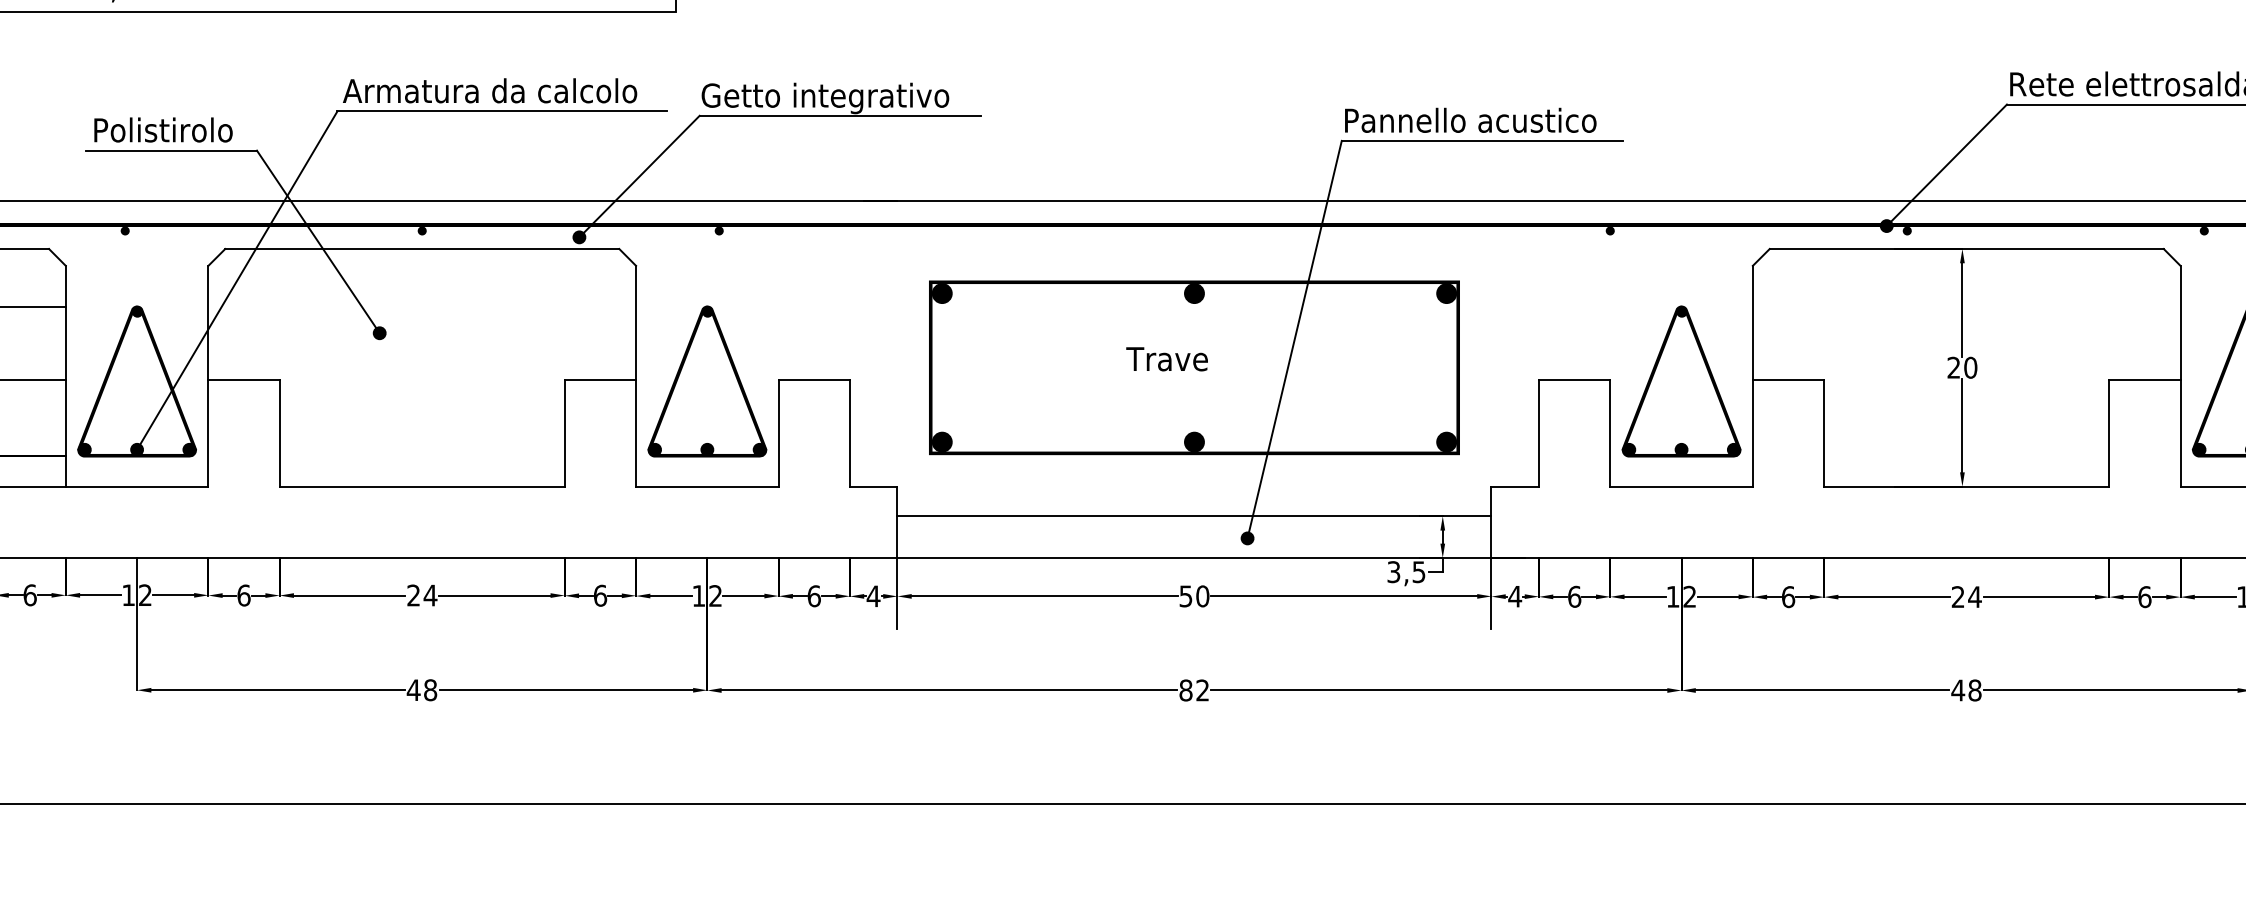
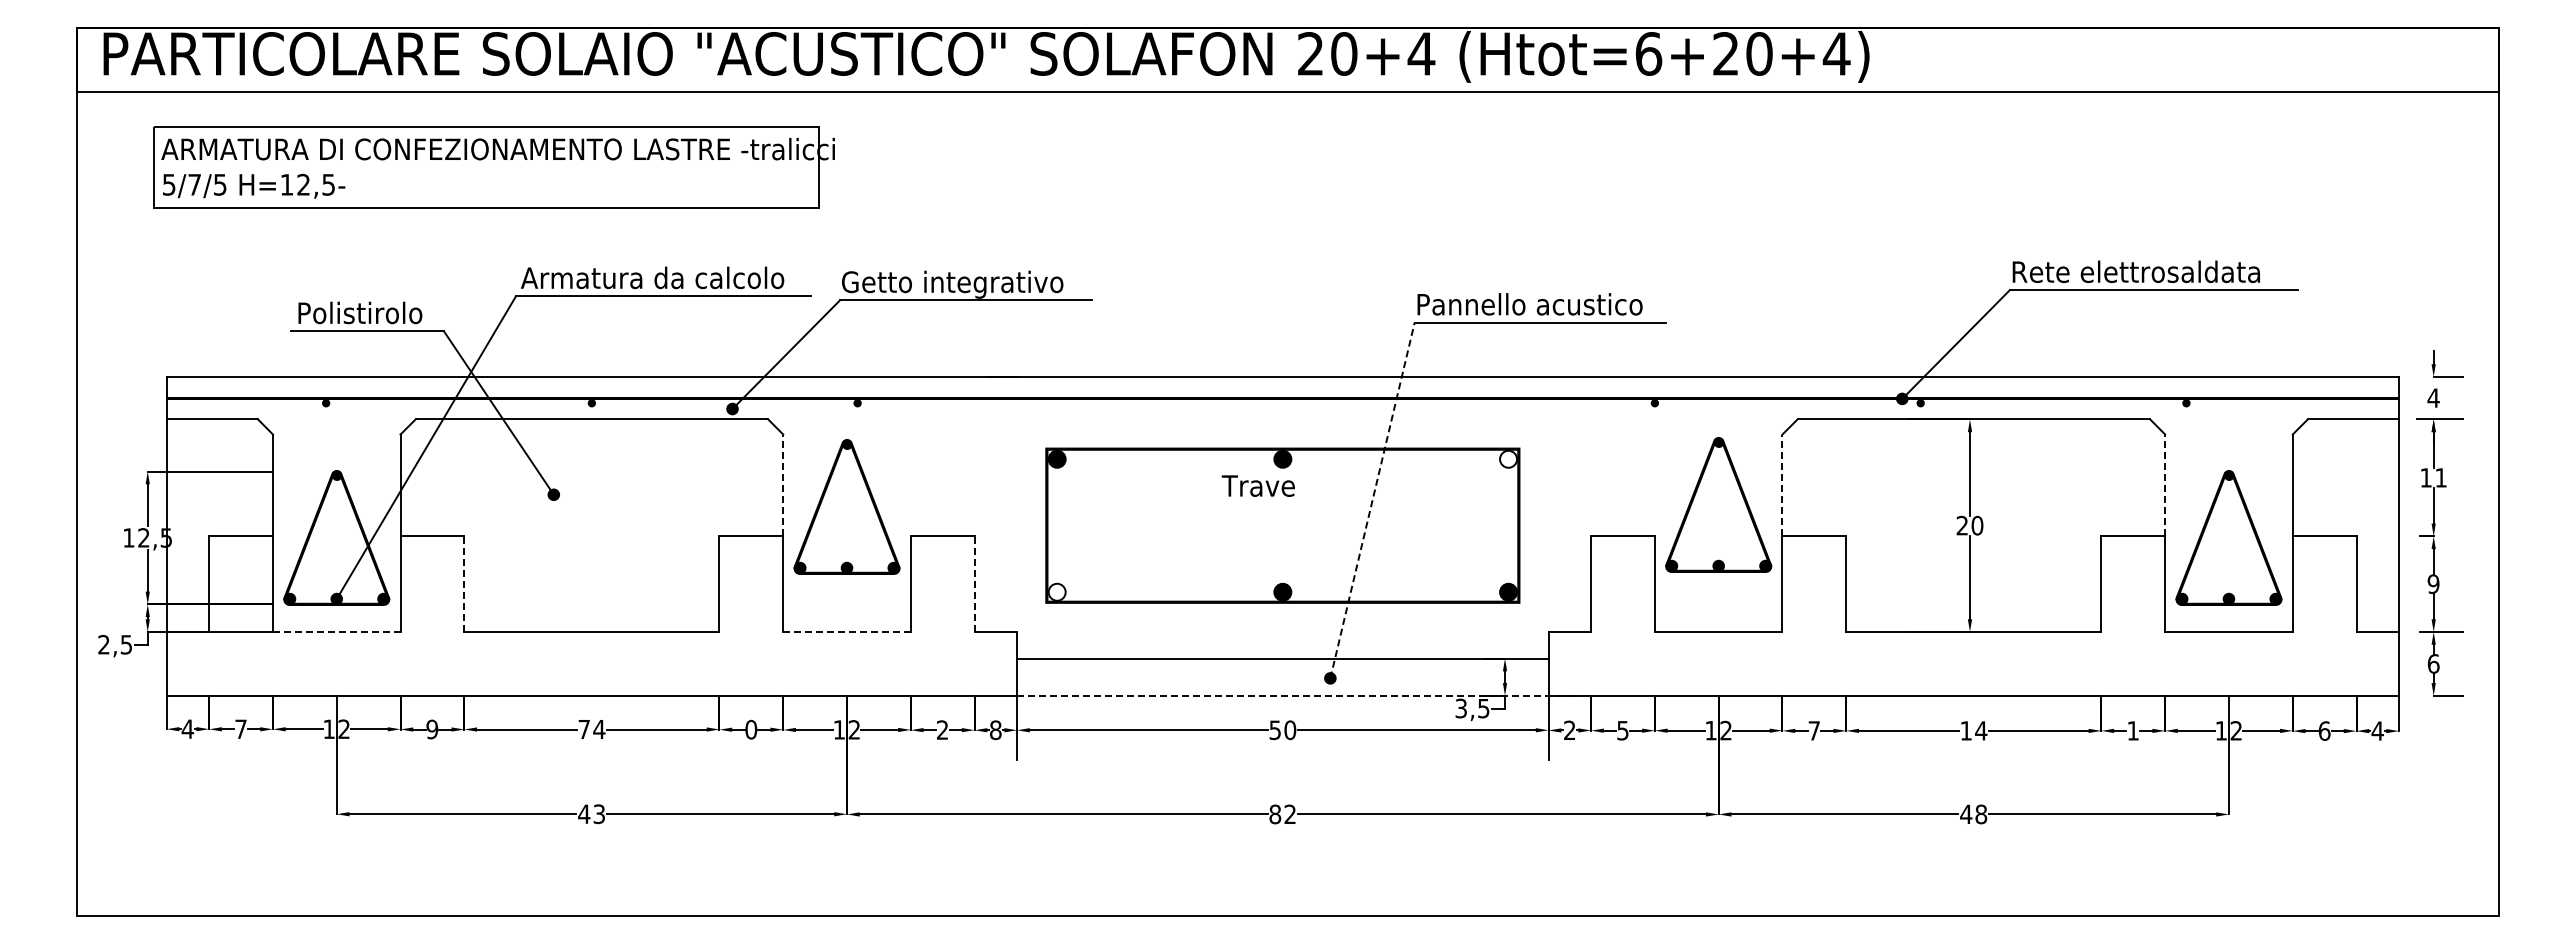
fill: (1446, 292) -> (1508, 458), removed
line: (636, 322) -> (783, 485), solid -> dashed
line: (1752, 322) -> (1782, 485), solid -> dashed
line: (2180, 322) -> (2165, 485), solid -> dashed
line: (1294, 339) -> (1372, 500), solid -> dashed
text: (1166, 358) -> (1257, 485), moved
part: (706, 380) -> (846, 506), moved
part: (1681, 380) -> (1718, 504), moved
line: (279, 433) -> (464, 584), solid -> dashed
line: (849, 433) -> (974, 584), solid -> dashed
fill: (941, 441) -> (1056, 591), removed
line: (136, 487) -> (336, 632), solid -> dashed
line: (707, 487) -> (847, 632), solid -> dashed
line: (1210, 557) -> (1297, 695), solid -> dashed
text: (412, 594) -> (583, 728), 24 -> 74
text: (30, 595) -> (241, 729), 6 -> 7
text: (244, 595) -> (432, 729), 6 -> 9
text: (600, 595) -> (751, 729), 6 -> 0
text: (814, 595) -> (942, 729), 6 -> 2
text: (1514, 595) -> (1569, 729), 4 -> 2
text: (873, 596) -> (995, 730), 4 -> 8
text: (1574, 596) -> (1622, 730), 6 -> 5
text: (1788, 596) -> (1814, 730), 6 -> 7
text: (1957, 596) -> (1965, 730), 24 -> 14
text: (2145, 596) -> (2133, 730), 6 -> 1
text: (430, 690) -> (599, 814), 48 -> 43

